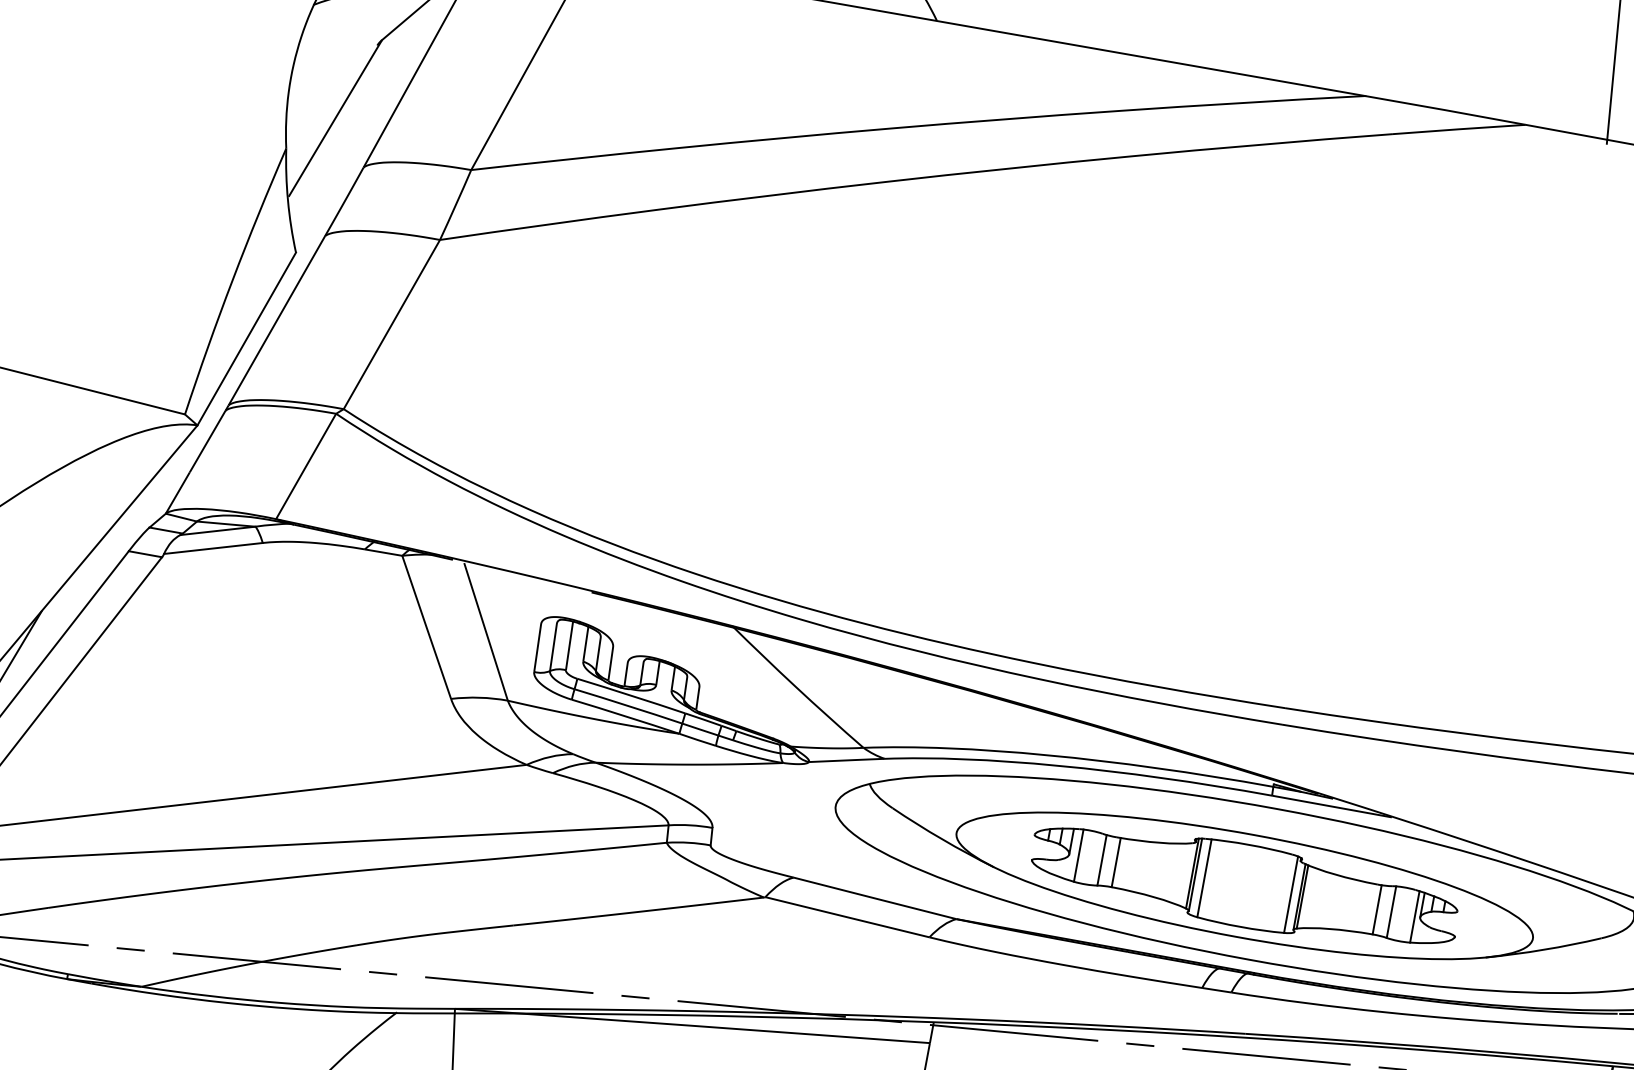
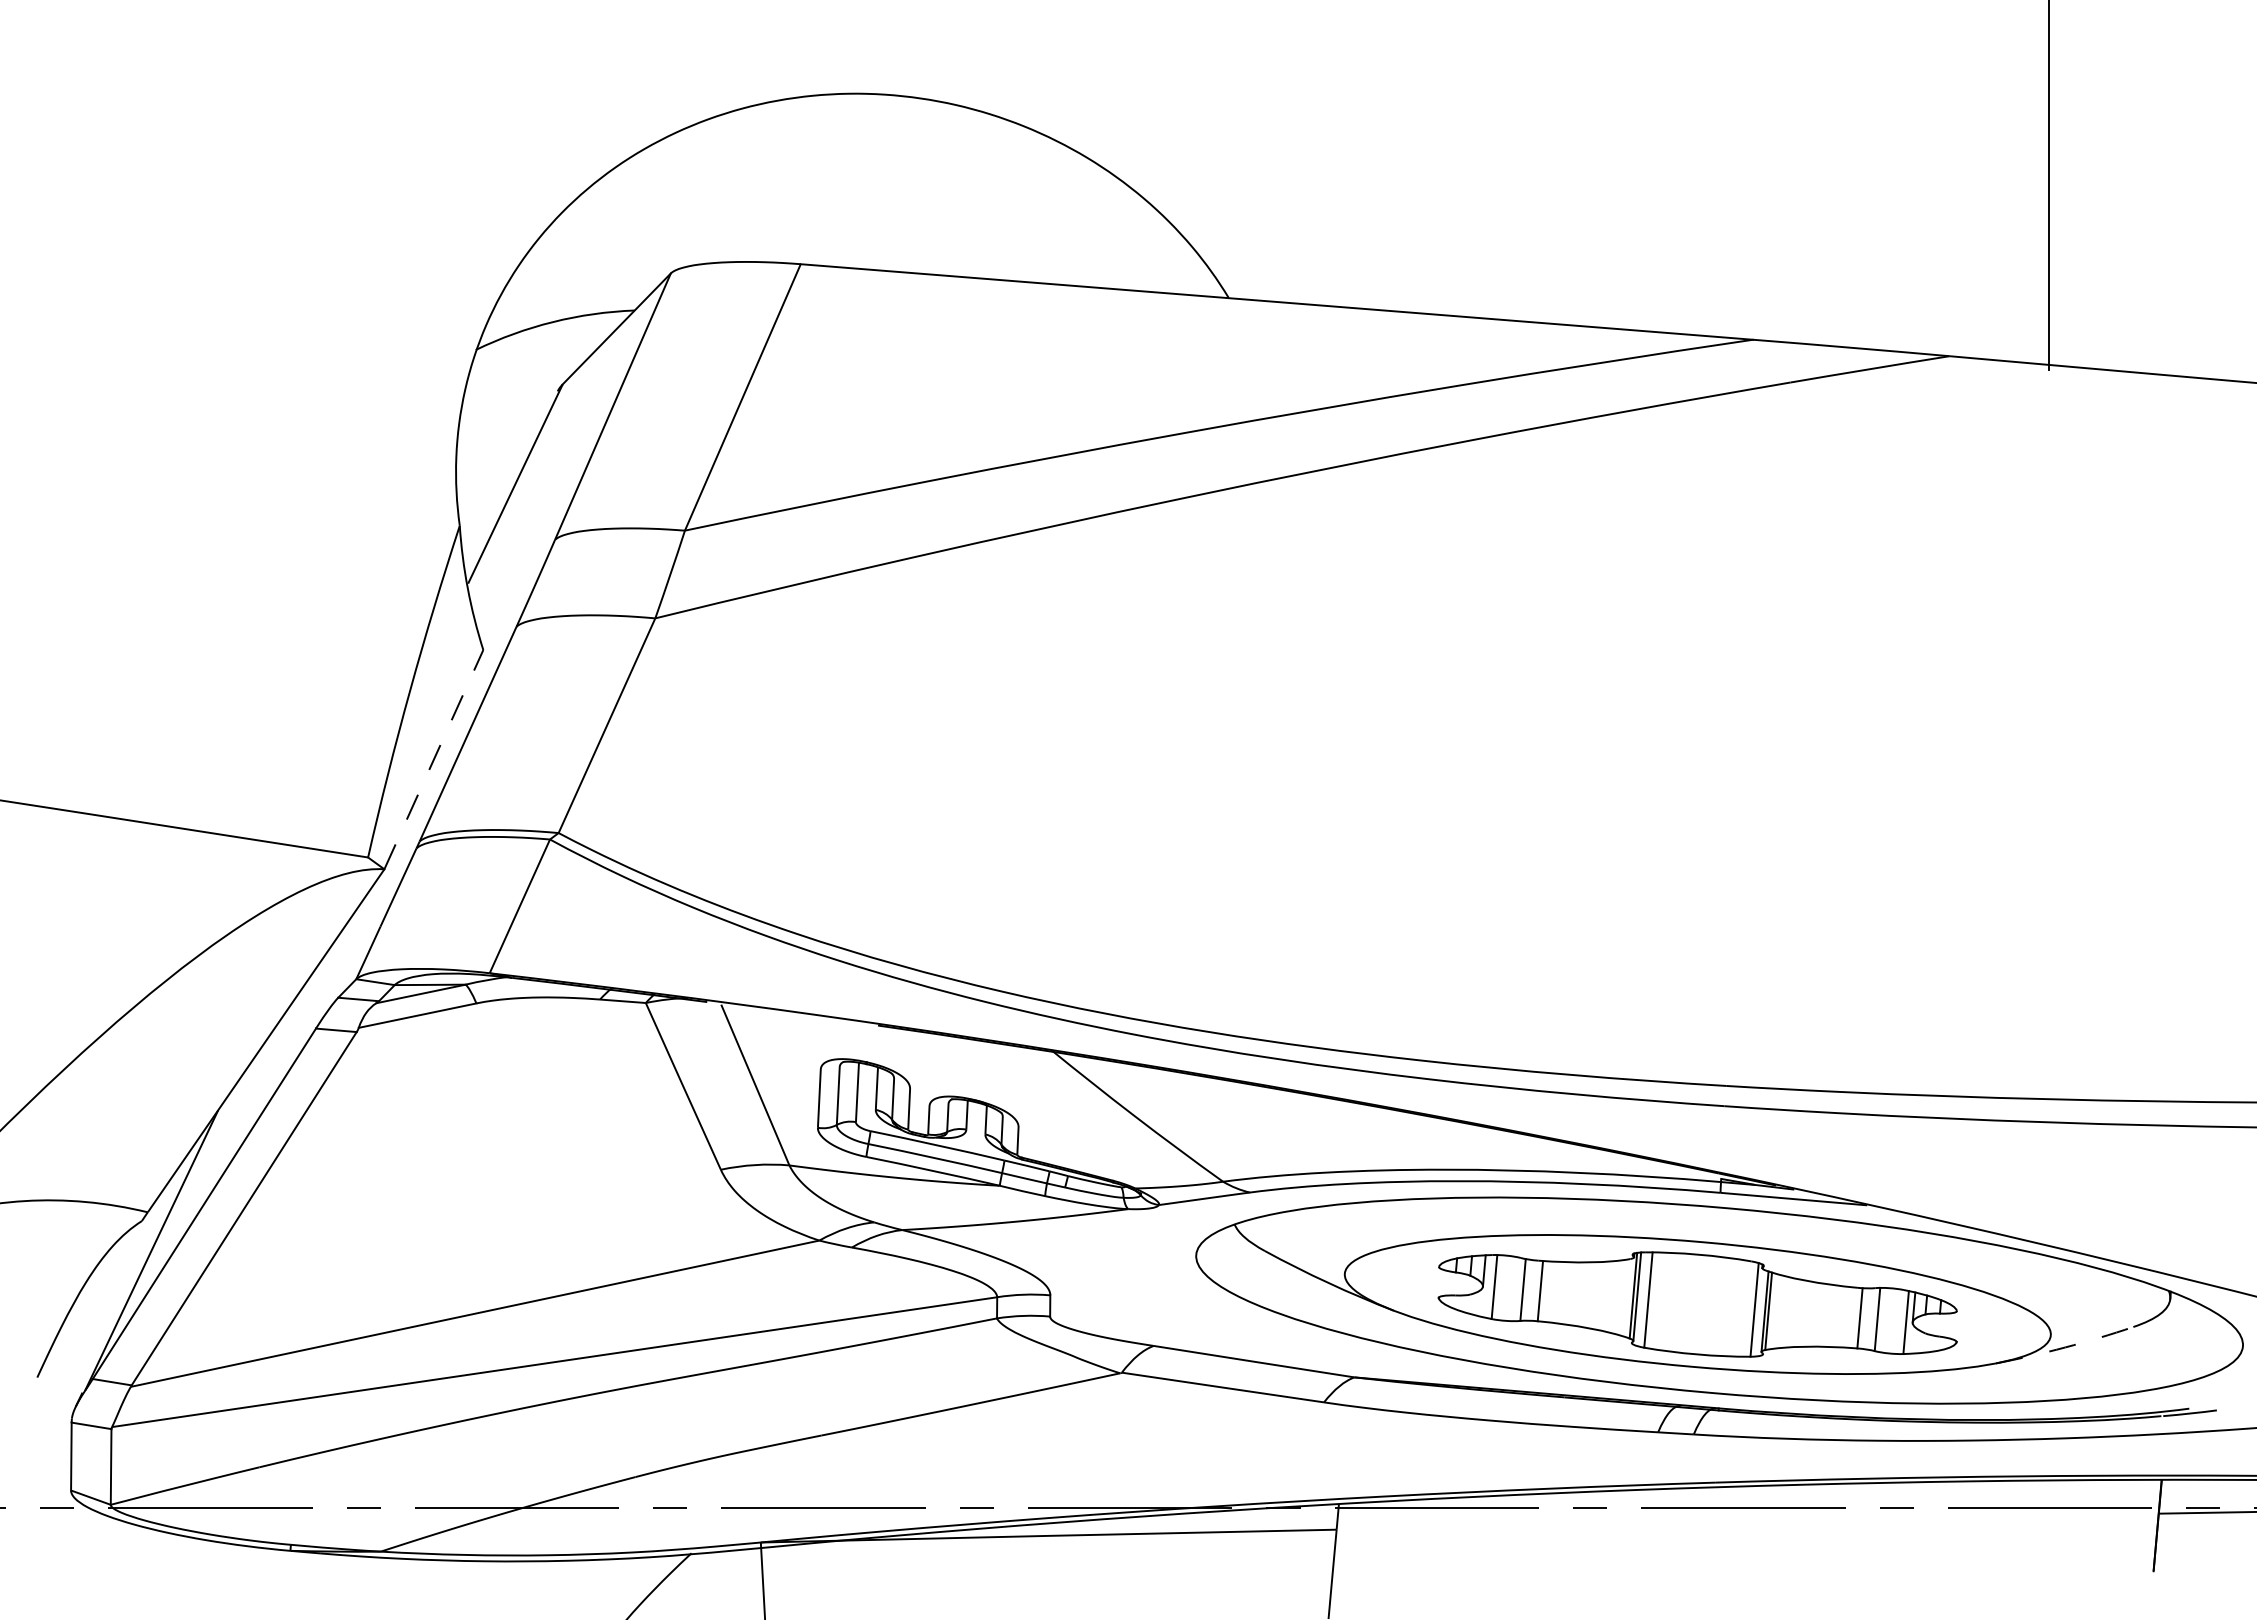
line: (247, 338) -> (434, 759), solid -> dashed
arc: (1544, 949) -> (2065, 1347), solid -> dashed

